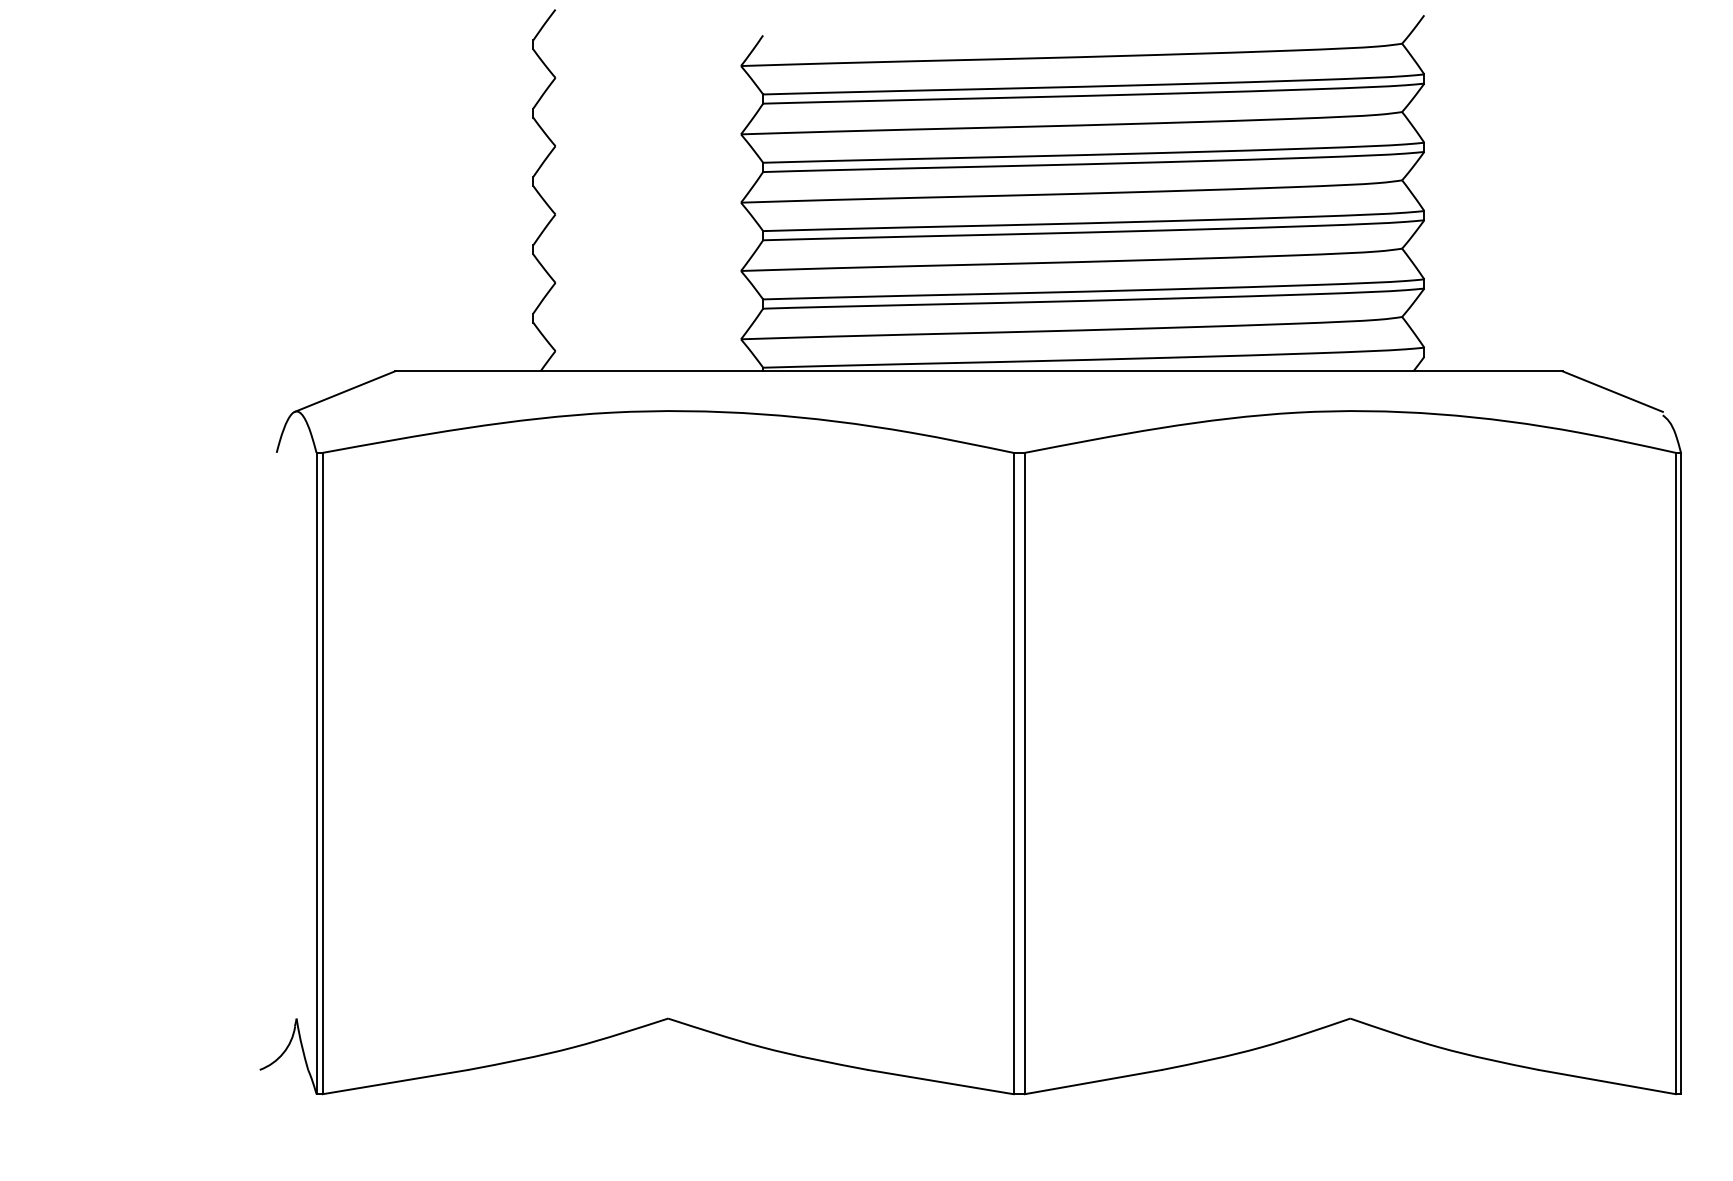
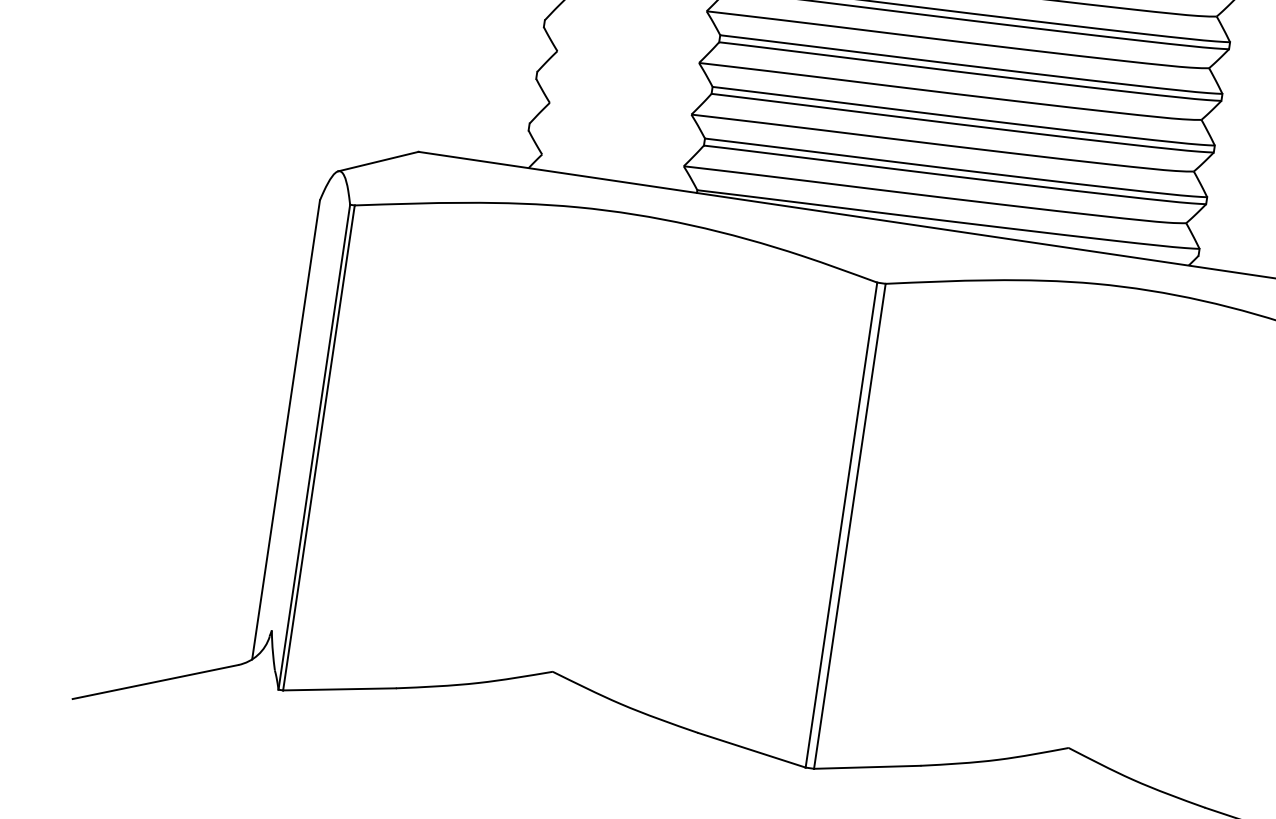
line: (276, 756) -> (285, 429), added
line: (155, 1107) -> (155, 681), added

